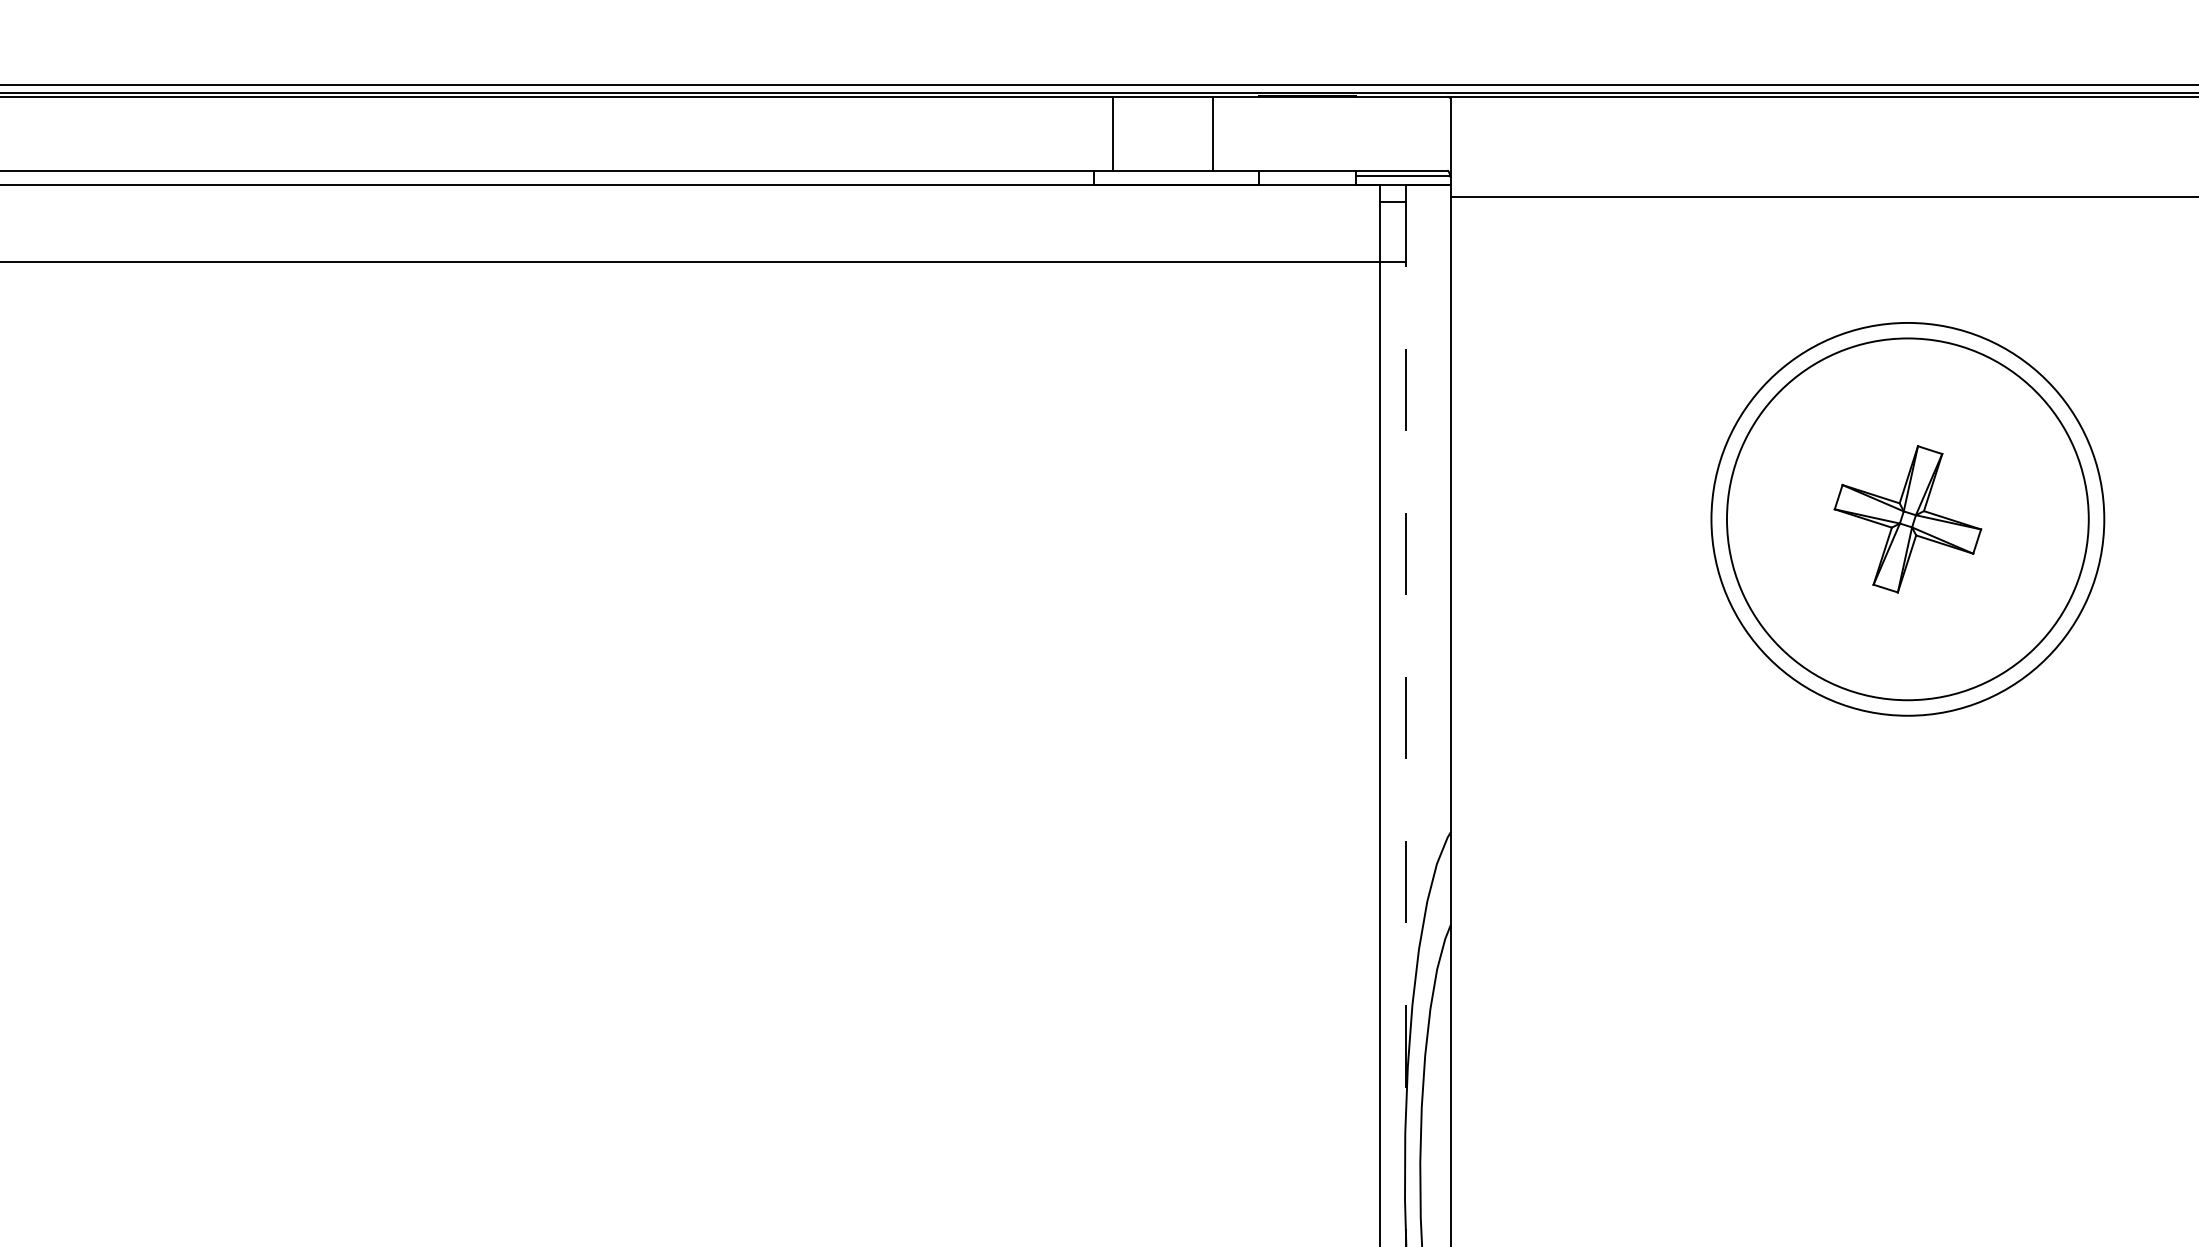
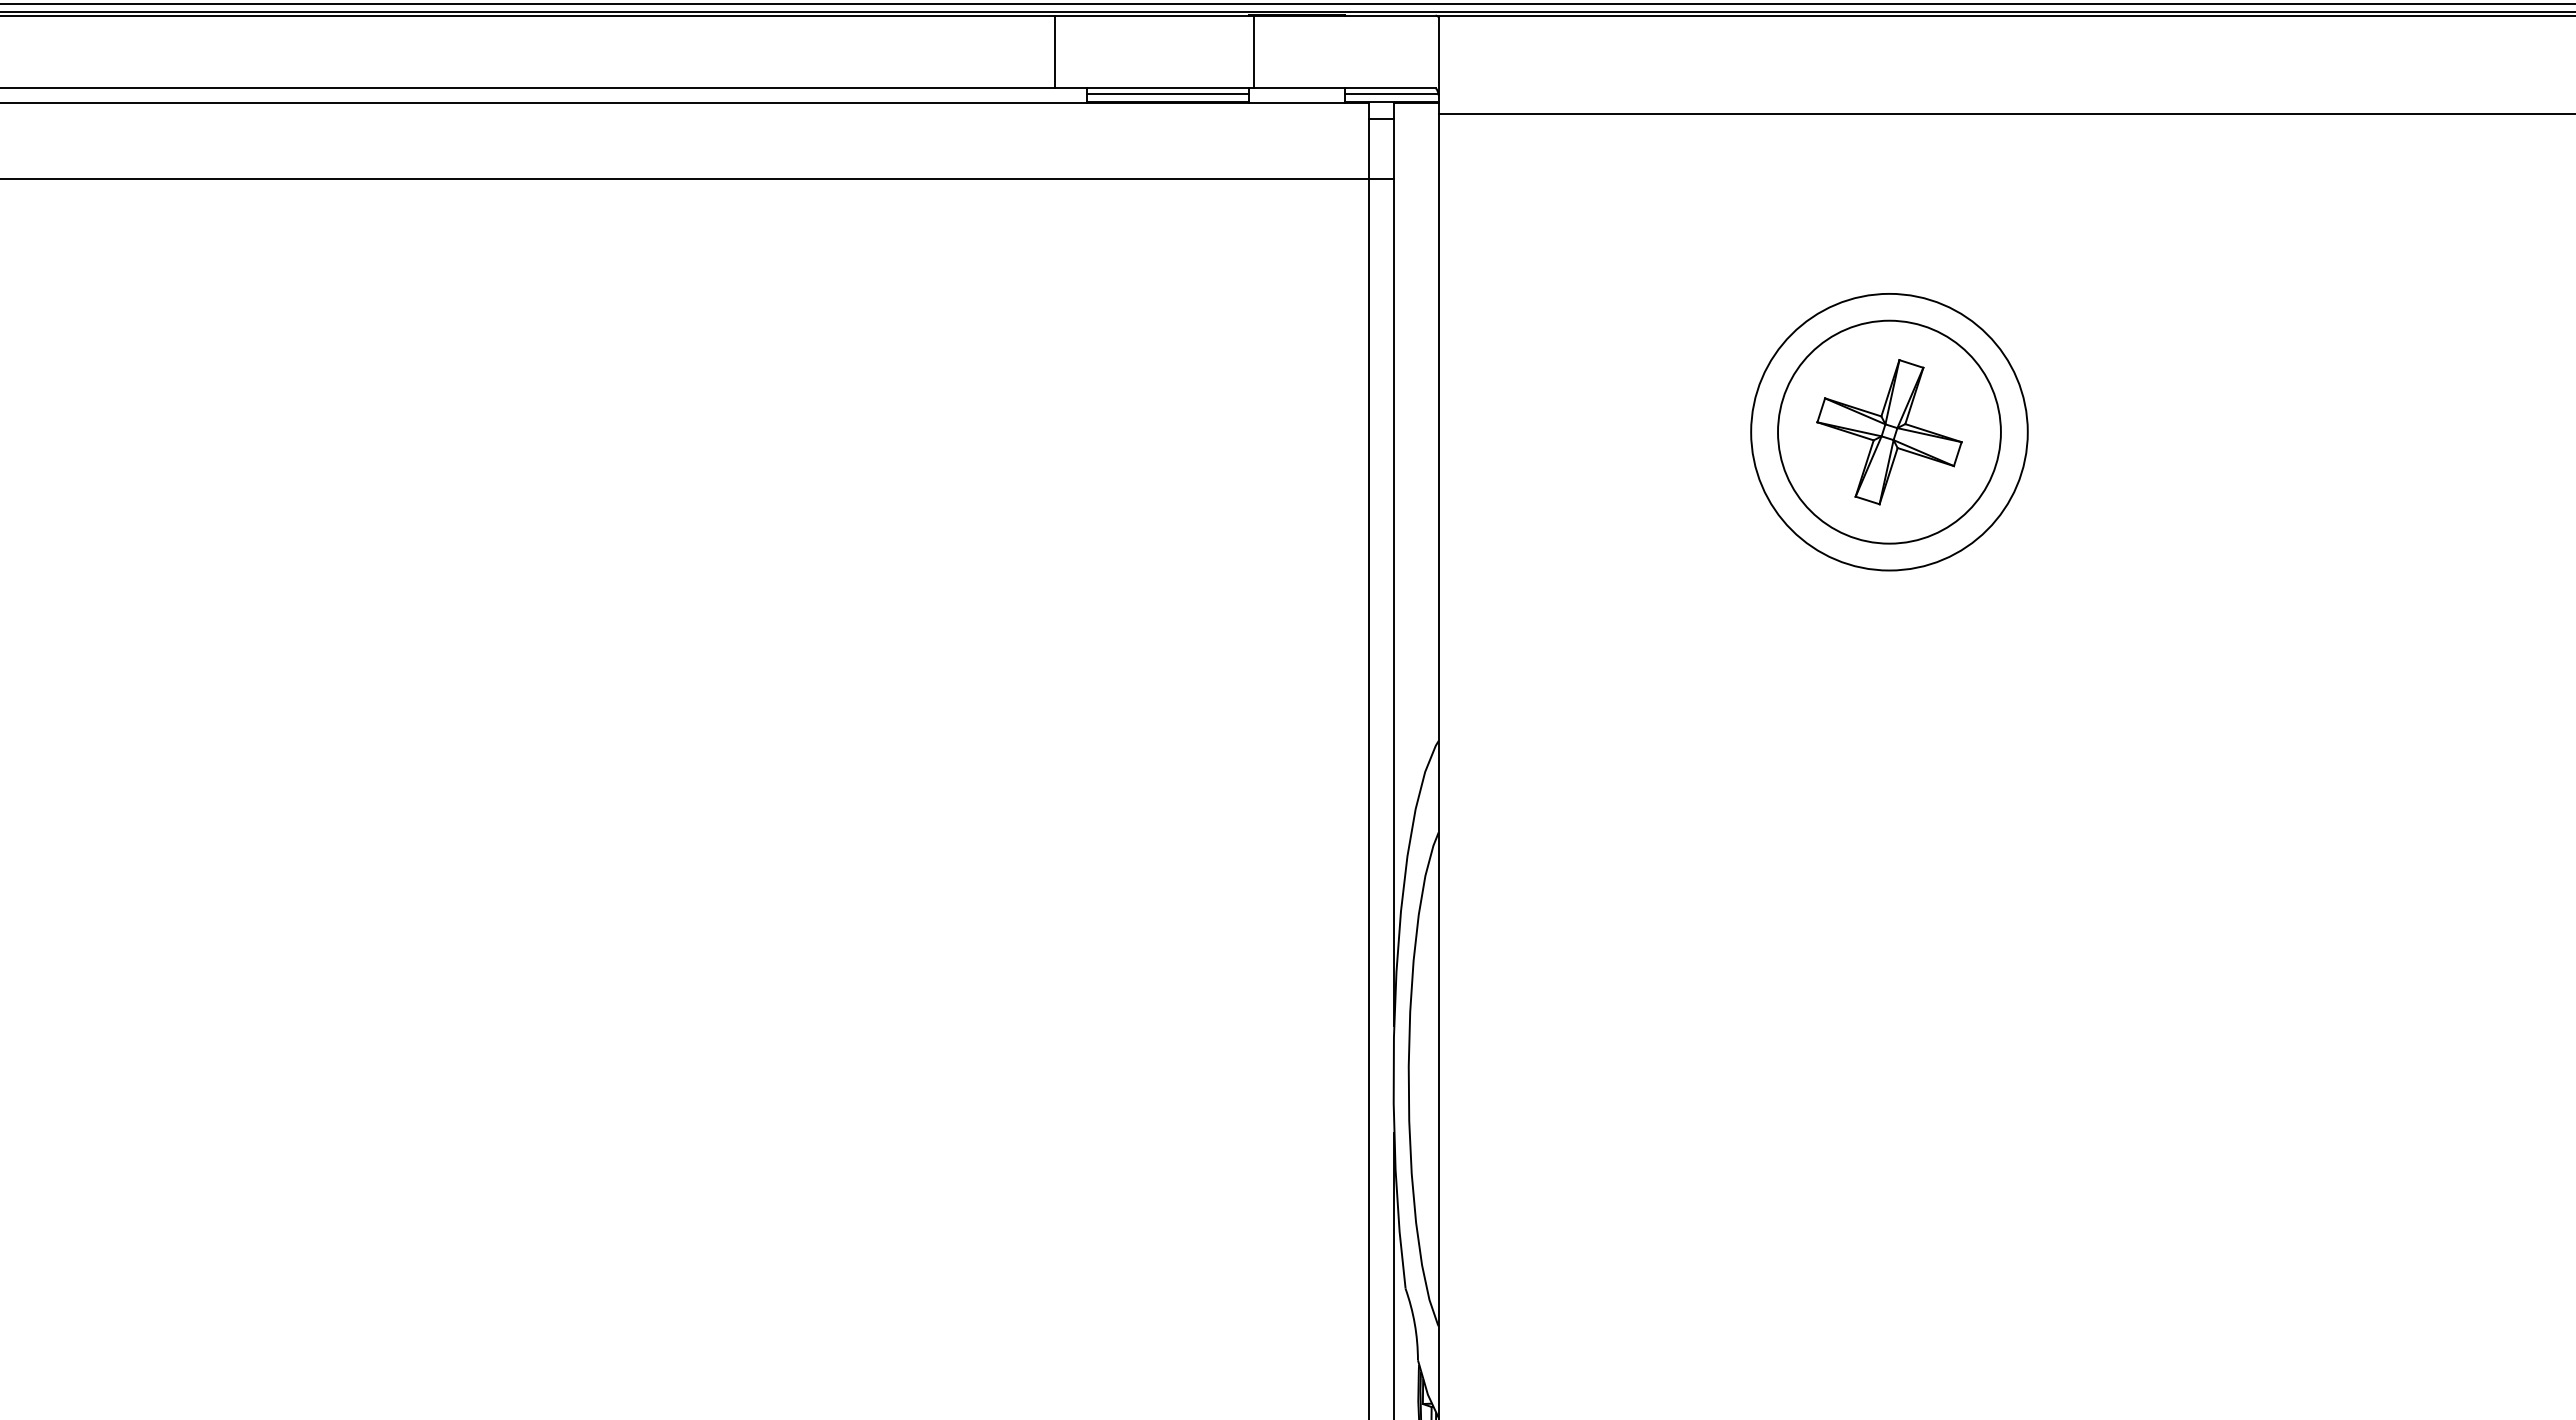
line: (1113, 133) -> (1055, 51), moved
line: (1213, 133) -> (1254, 51), moved
line: (1176, 176) -> (1168, 94), added
circle: (1907, 518) -> (1889, 431), size x0.62
circle: (1907, 518) -> (1889, 431), size x0.71
line: (1405, 653) -> (1394, 564), dashed -> solid

